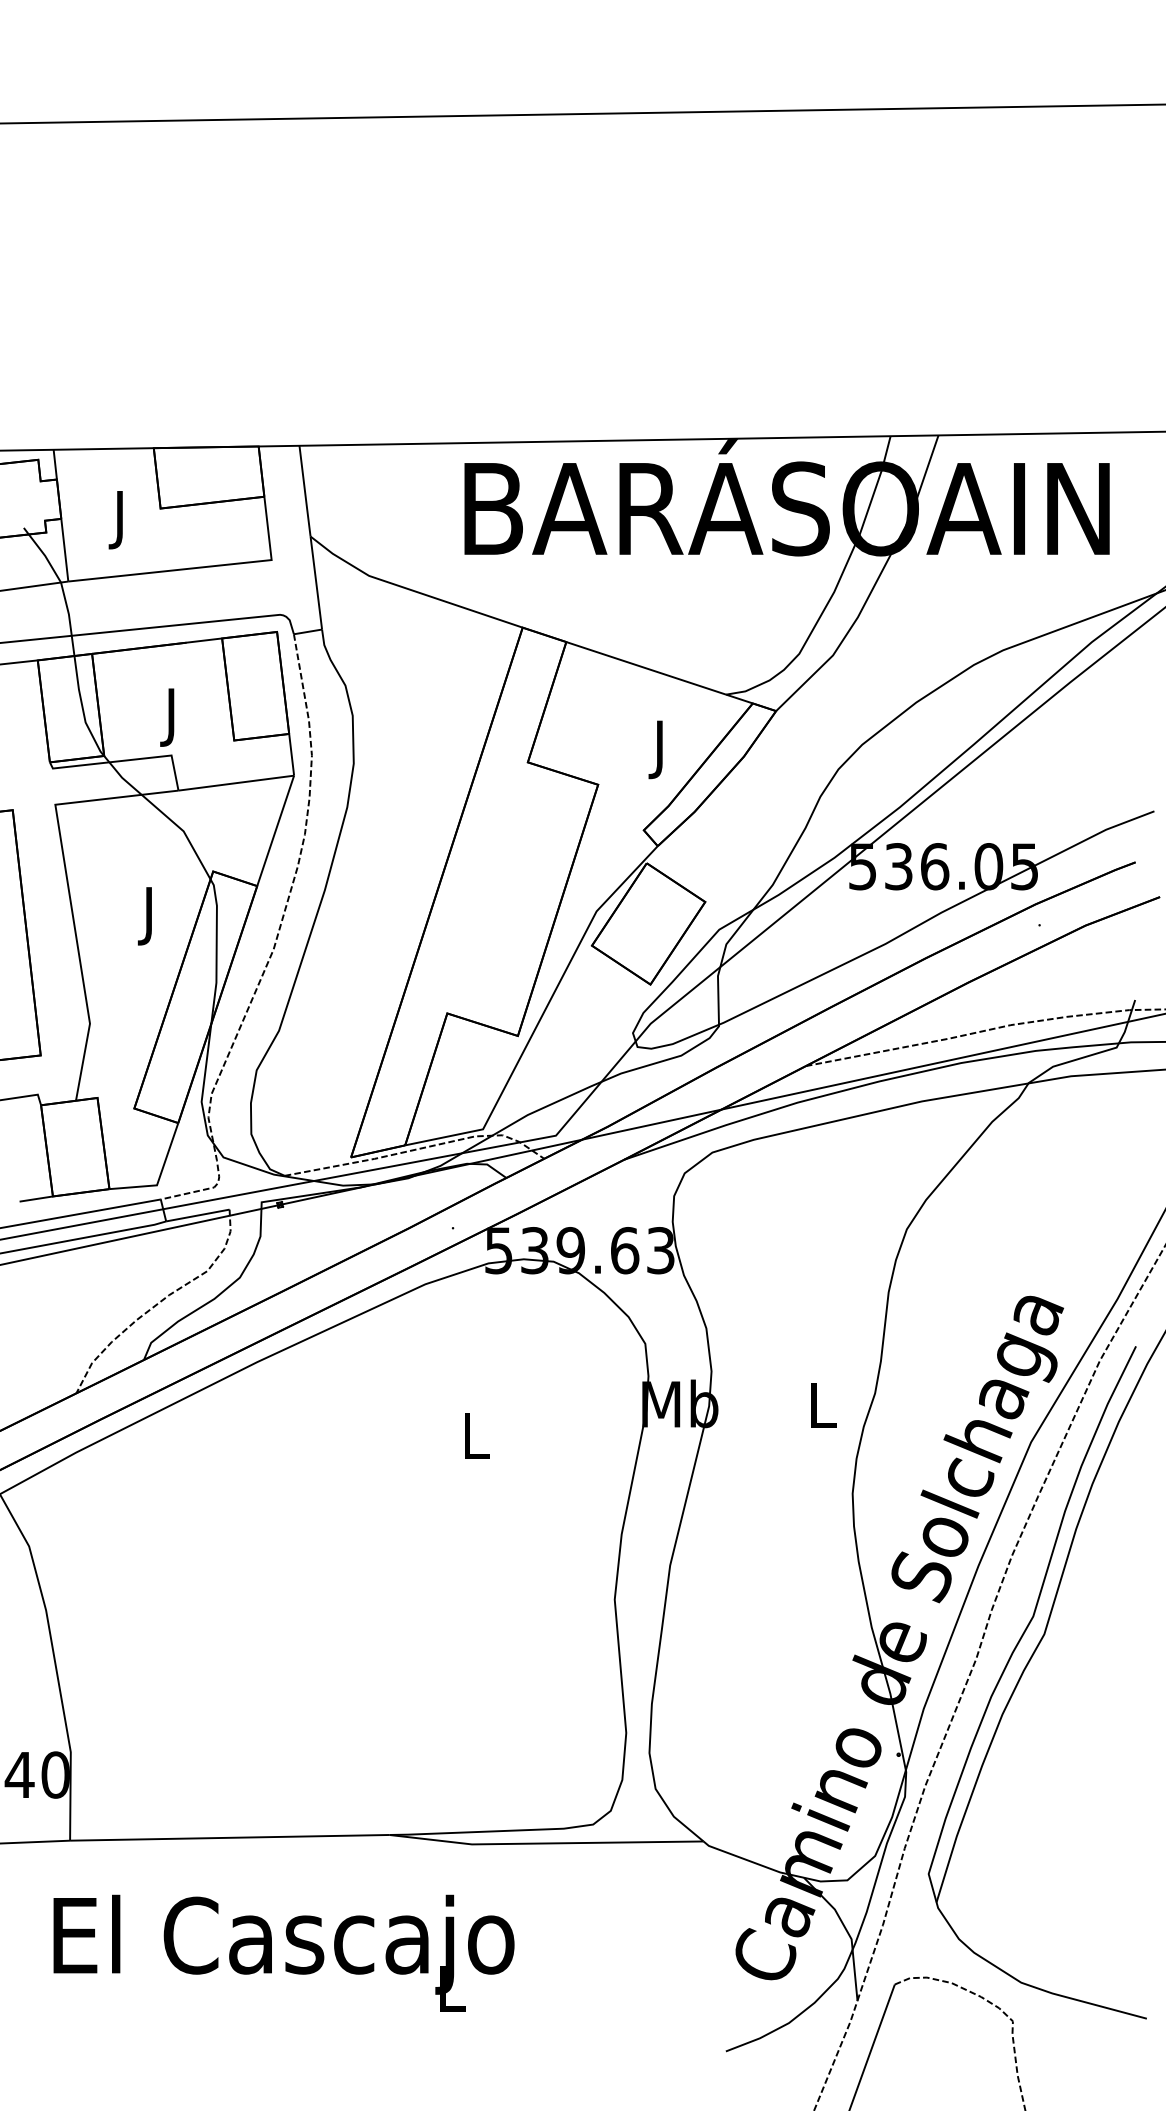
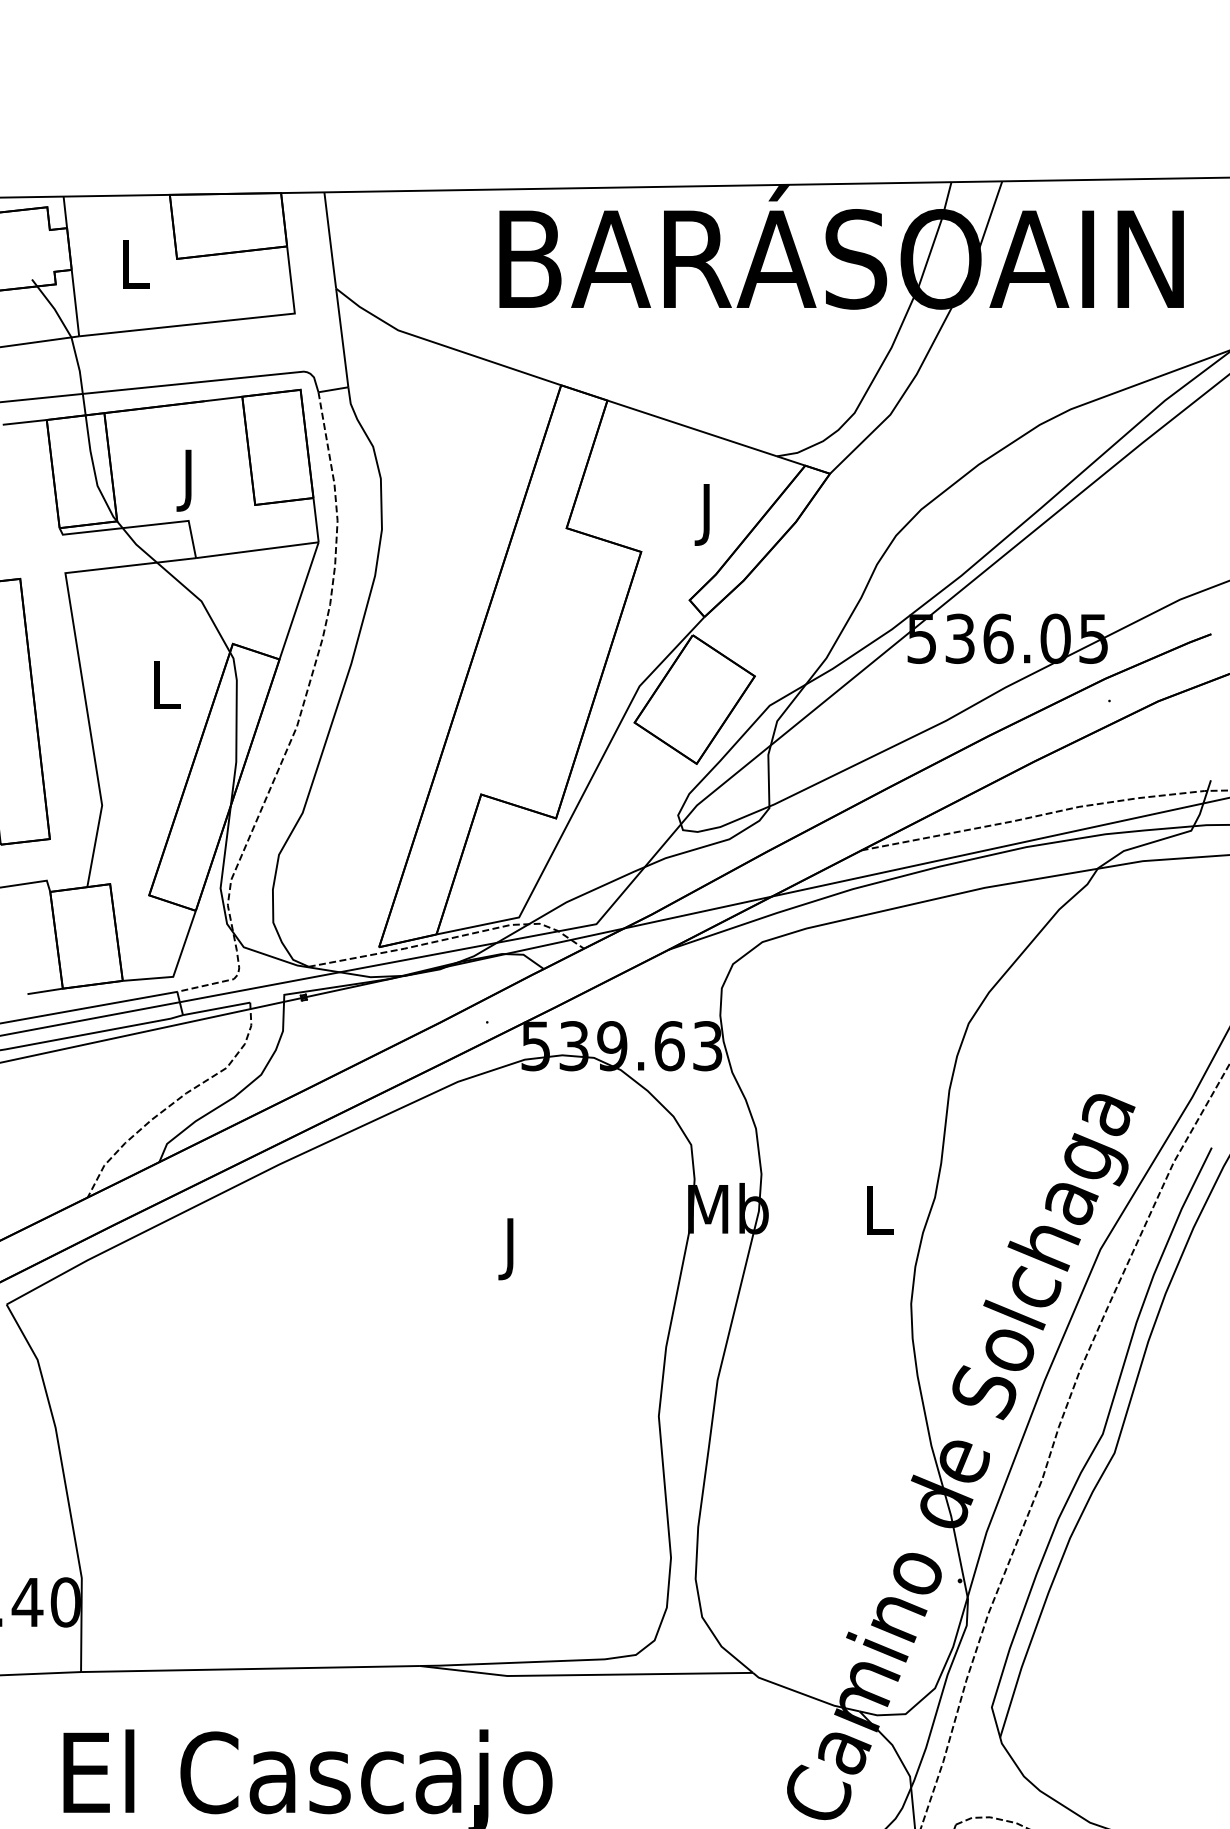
text: (121, 520) -> (135, 271), J -> L
text: (150, 916) -> (166, 691), J -> L
text: (476, 1442) -> (512, 1249), L -> J

